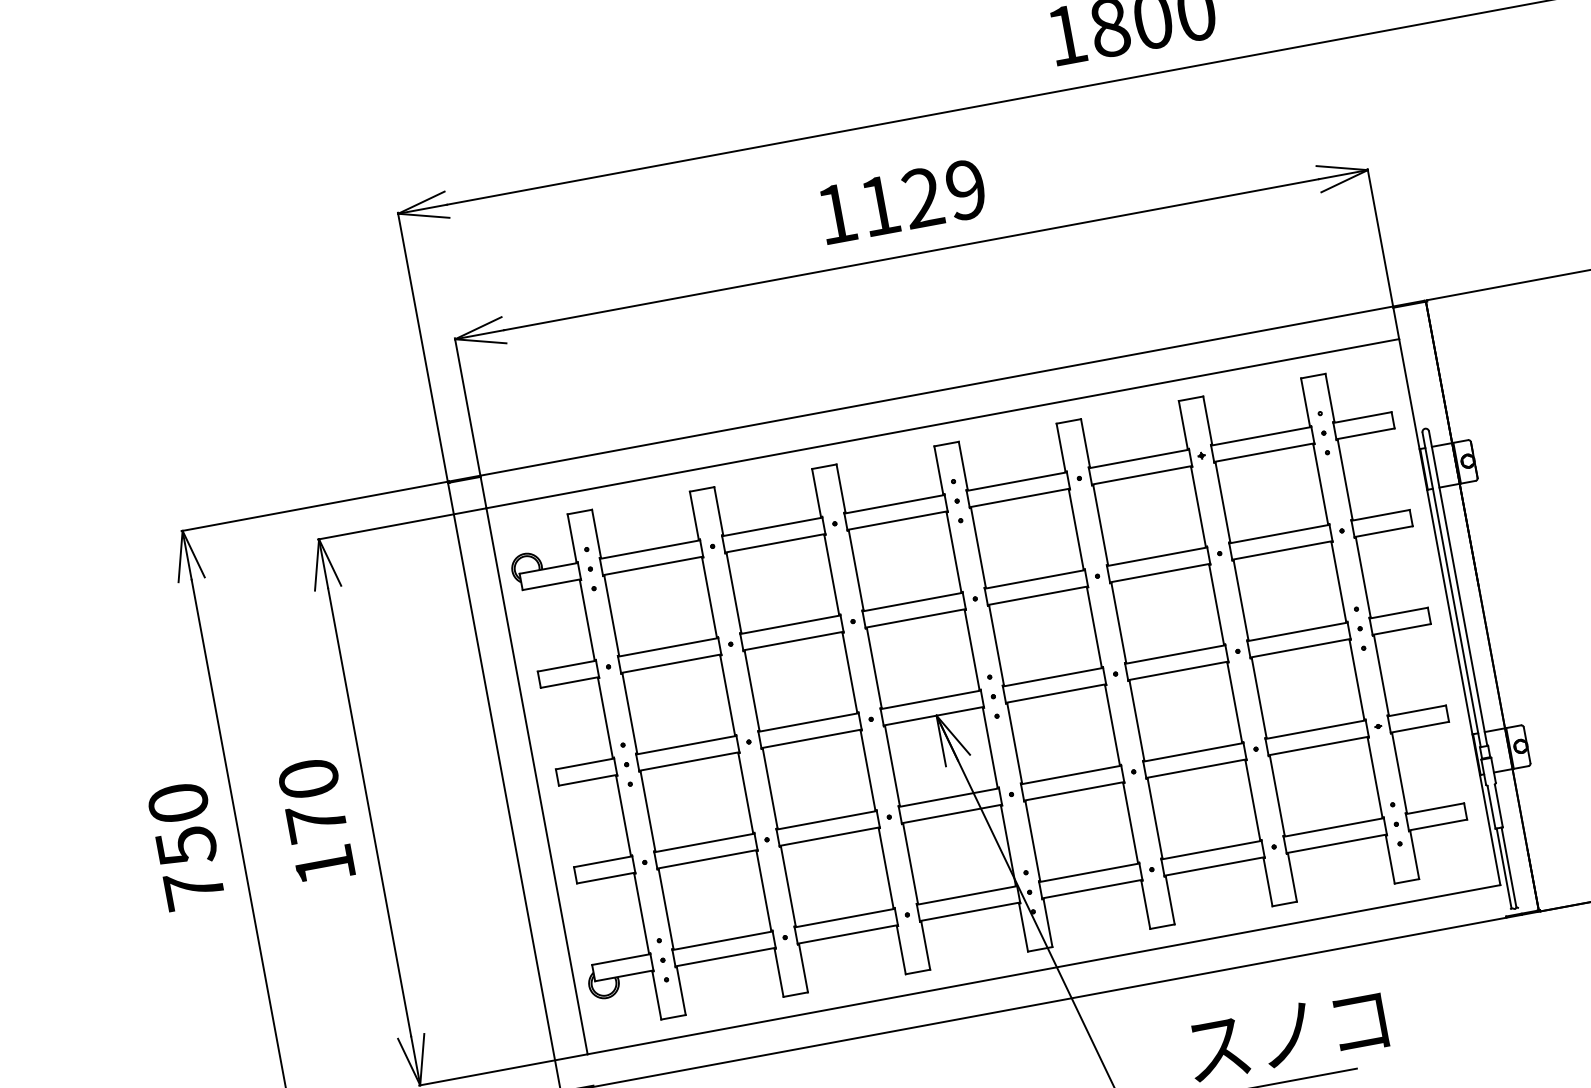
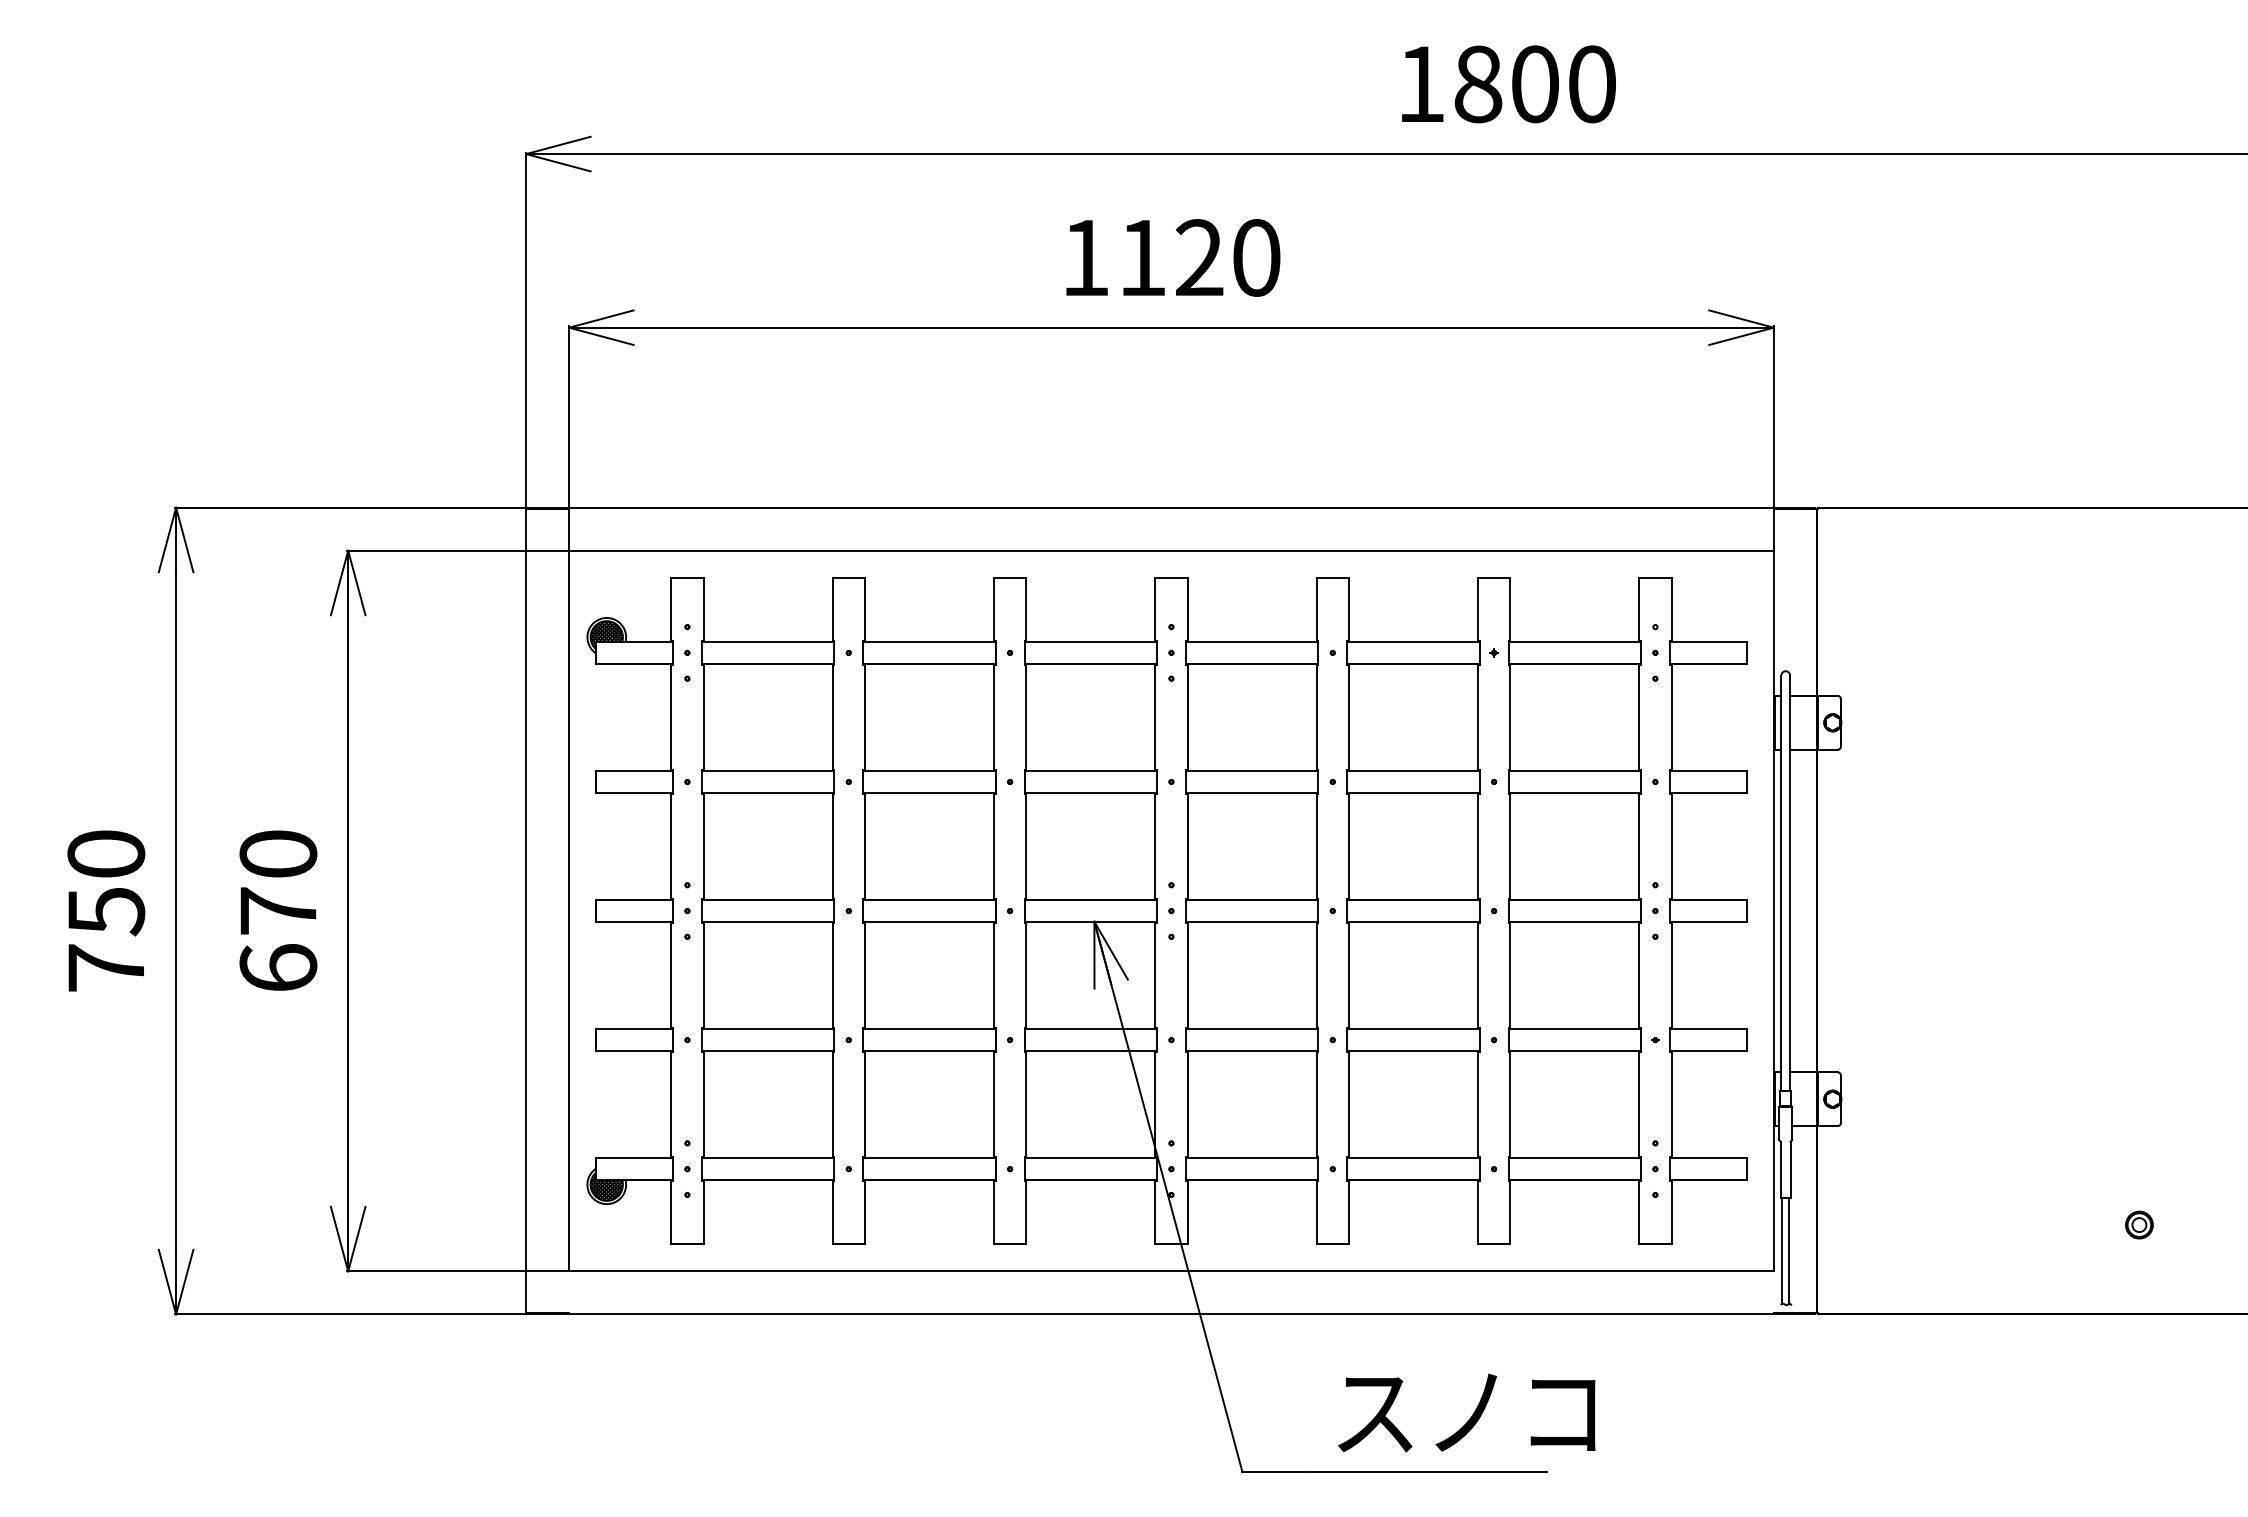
text: (966, 189) -> (1256, 257), 1129 -> 1120
hatch: (526, 567) -> (606, 635), added
text: (324, 864) -> (278, 967), 170 -> 670
hatch: (604, 984) -> (606, 1186), added

